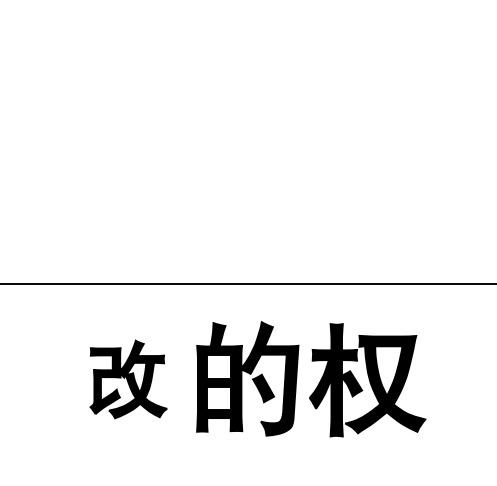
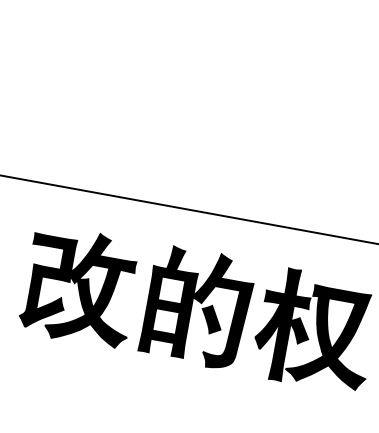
part: (128, 379) -> (80, 286), size x1.43

